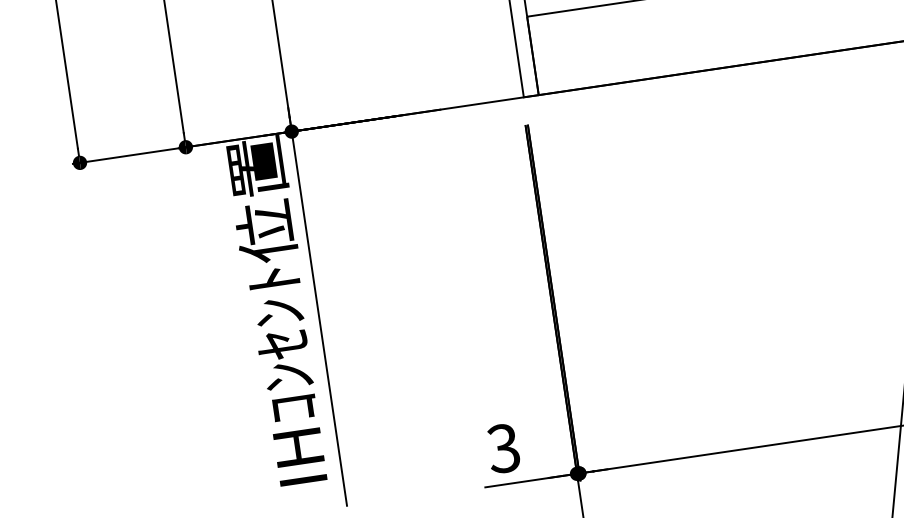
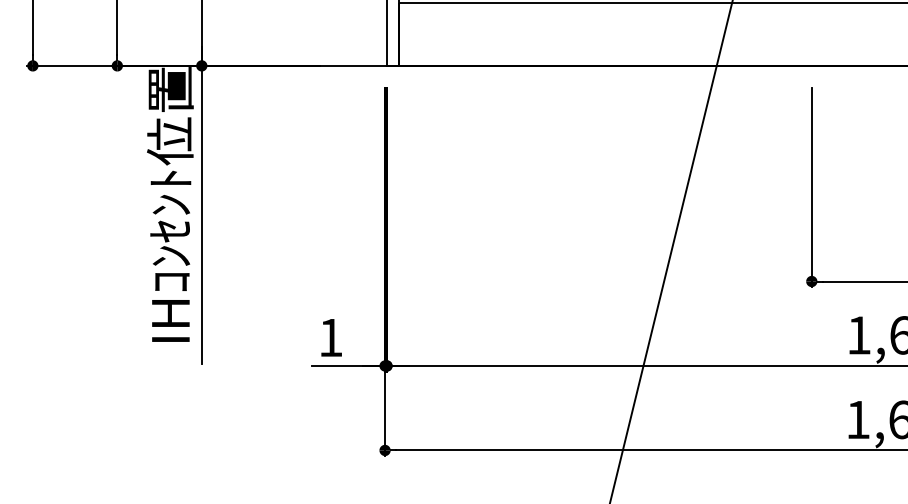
text: (503, 448) -> (330, 337), 3 -> 1

